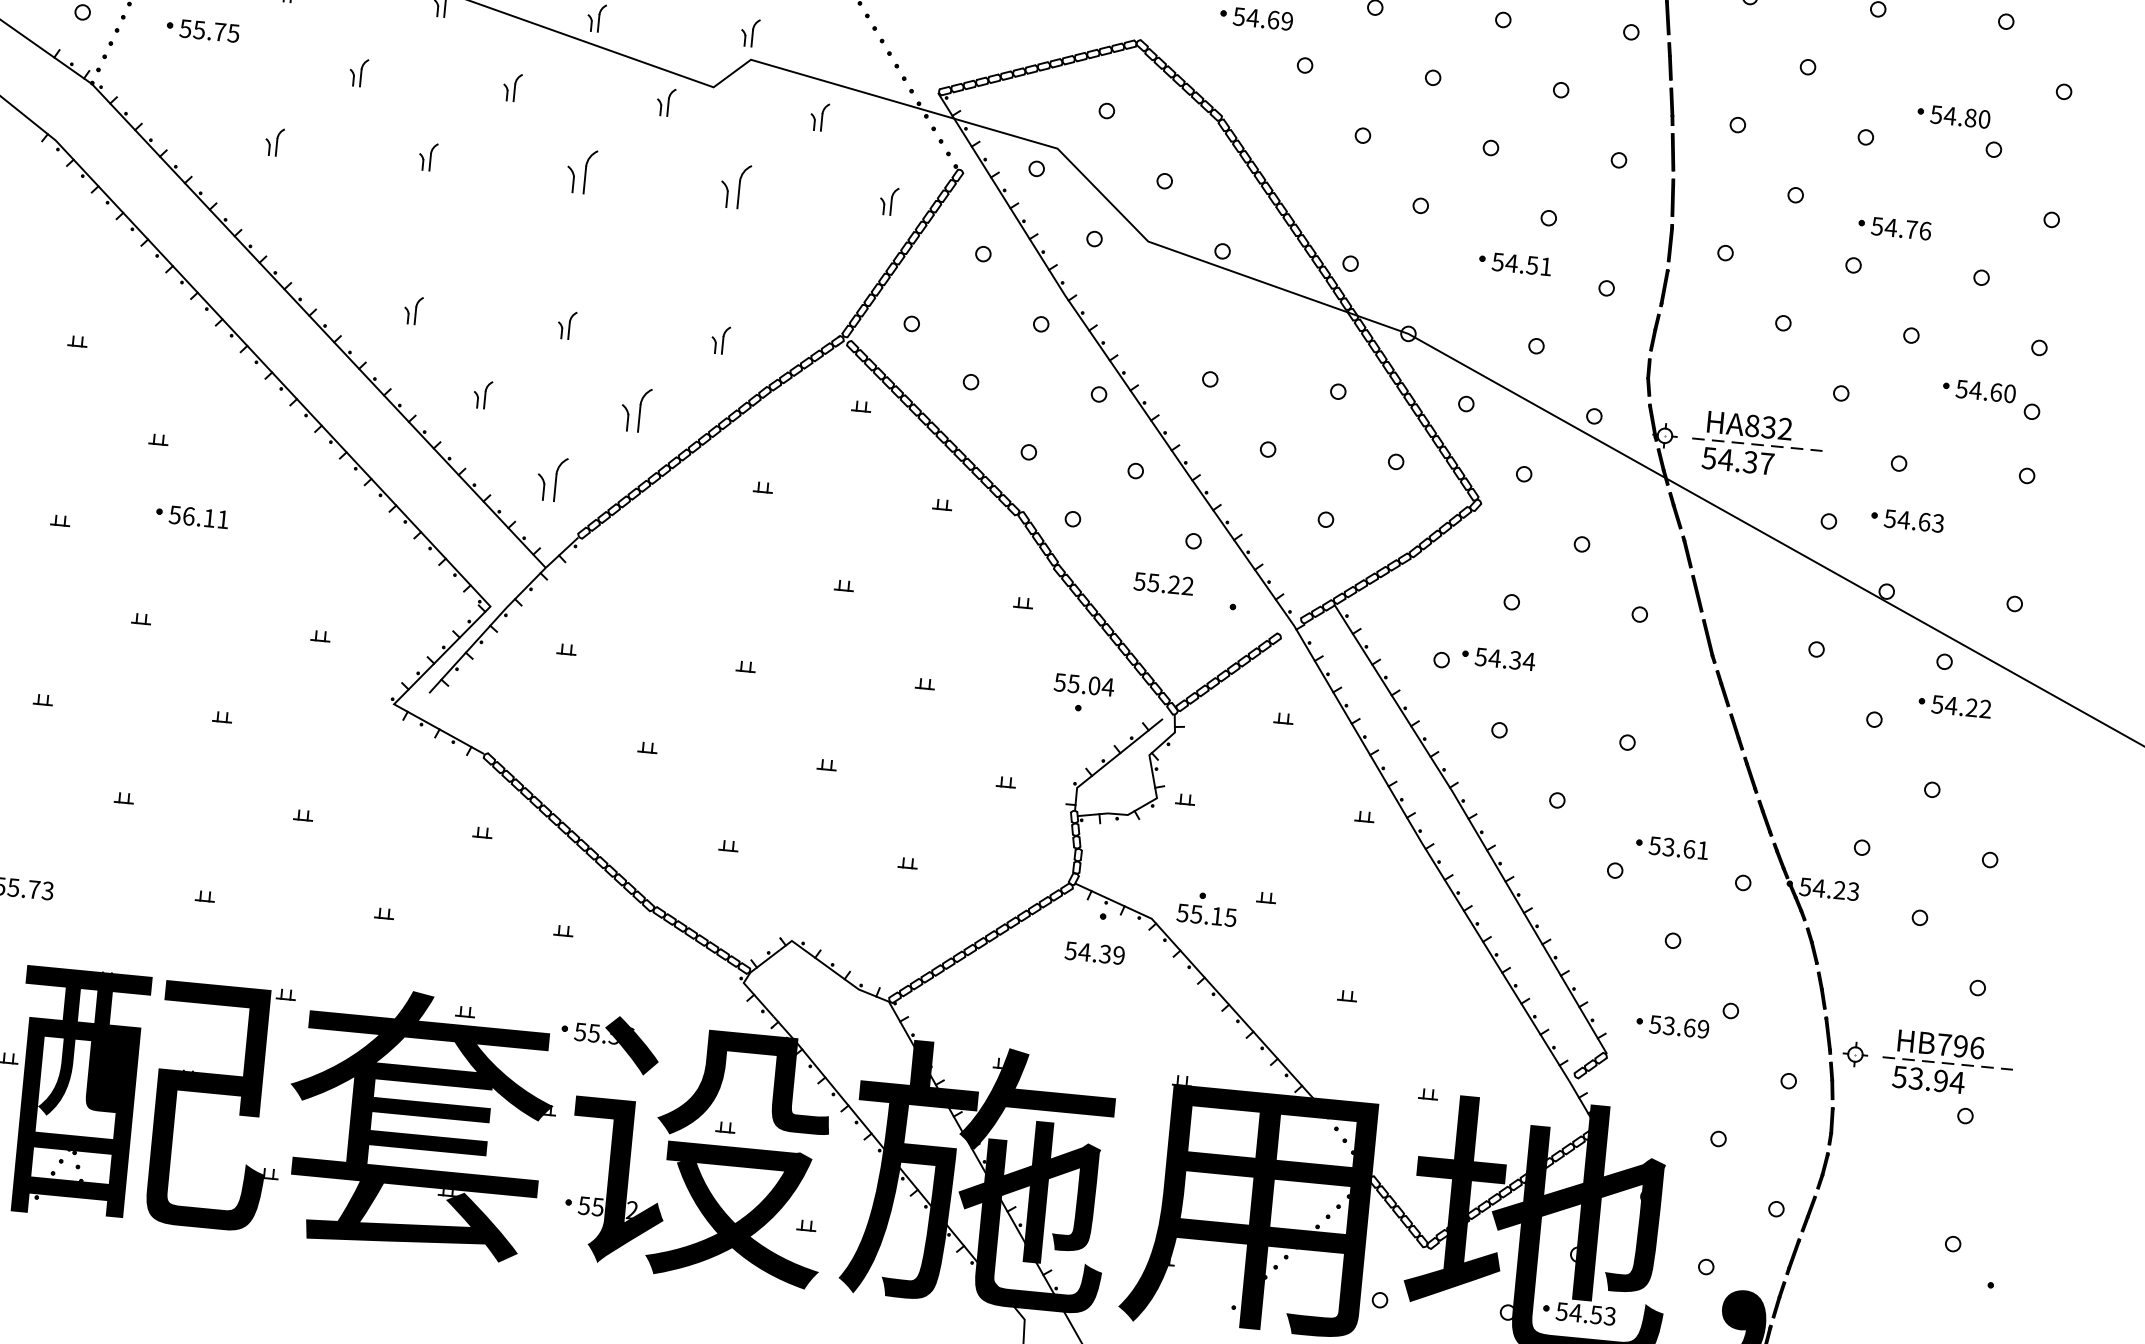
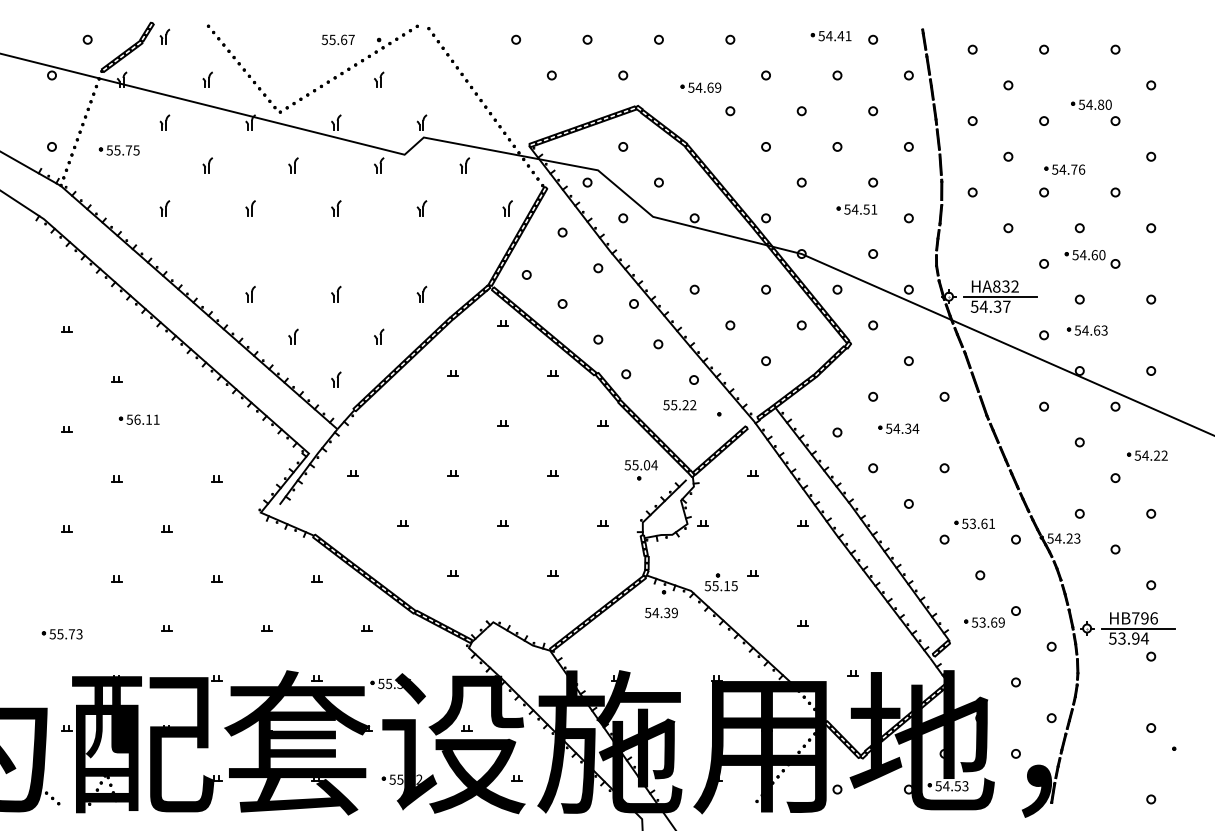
part: (582, 171) -> (336, 208), size x0.62
part: (734, 186) -> (421, 208), size x0.62
part: (1991, 399) -> (1092, 259), moved
part: (637, 408) -> (379, 336), size x0.62
line: (1757, 444) -> (1000, 296), dashed -> solid
part: (552, 478) -> (336, 379), size x0.62
part: (1497, 658) -> (898, 428), moved
part: (1954, 705) -> (1147, 455), moved
line: (1949, 1063) -> (1139, 628), dashed -> solid

